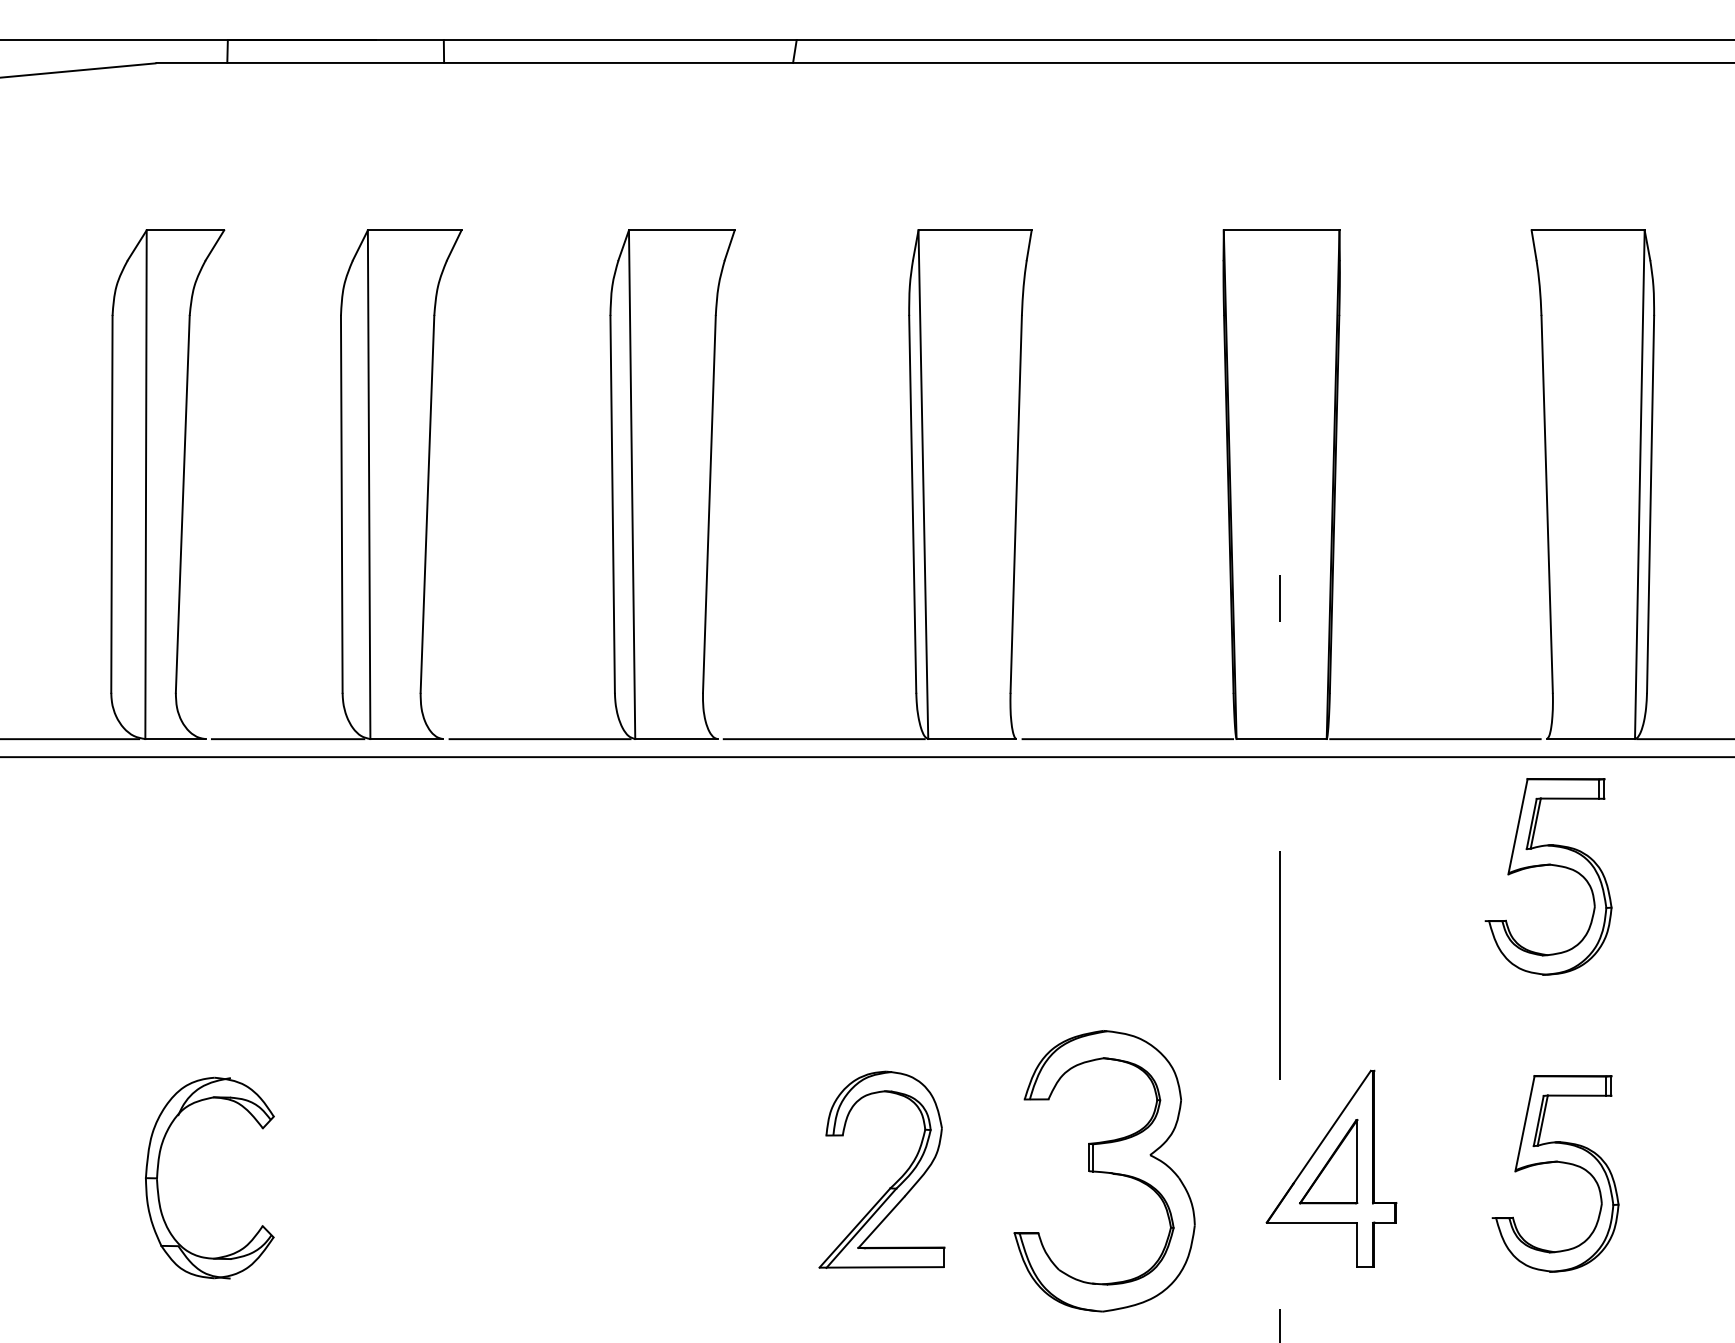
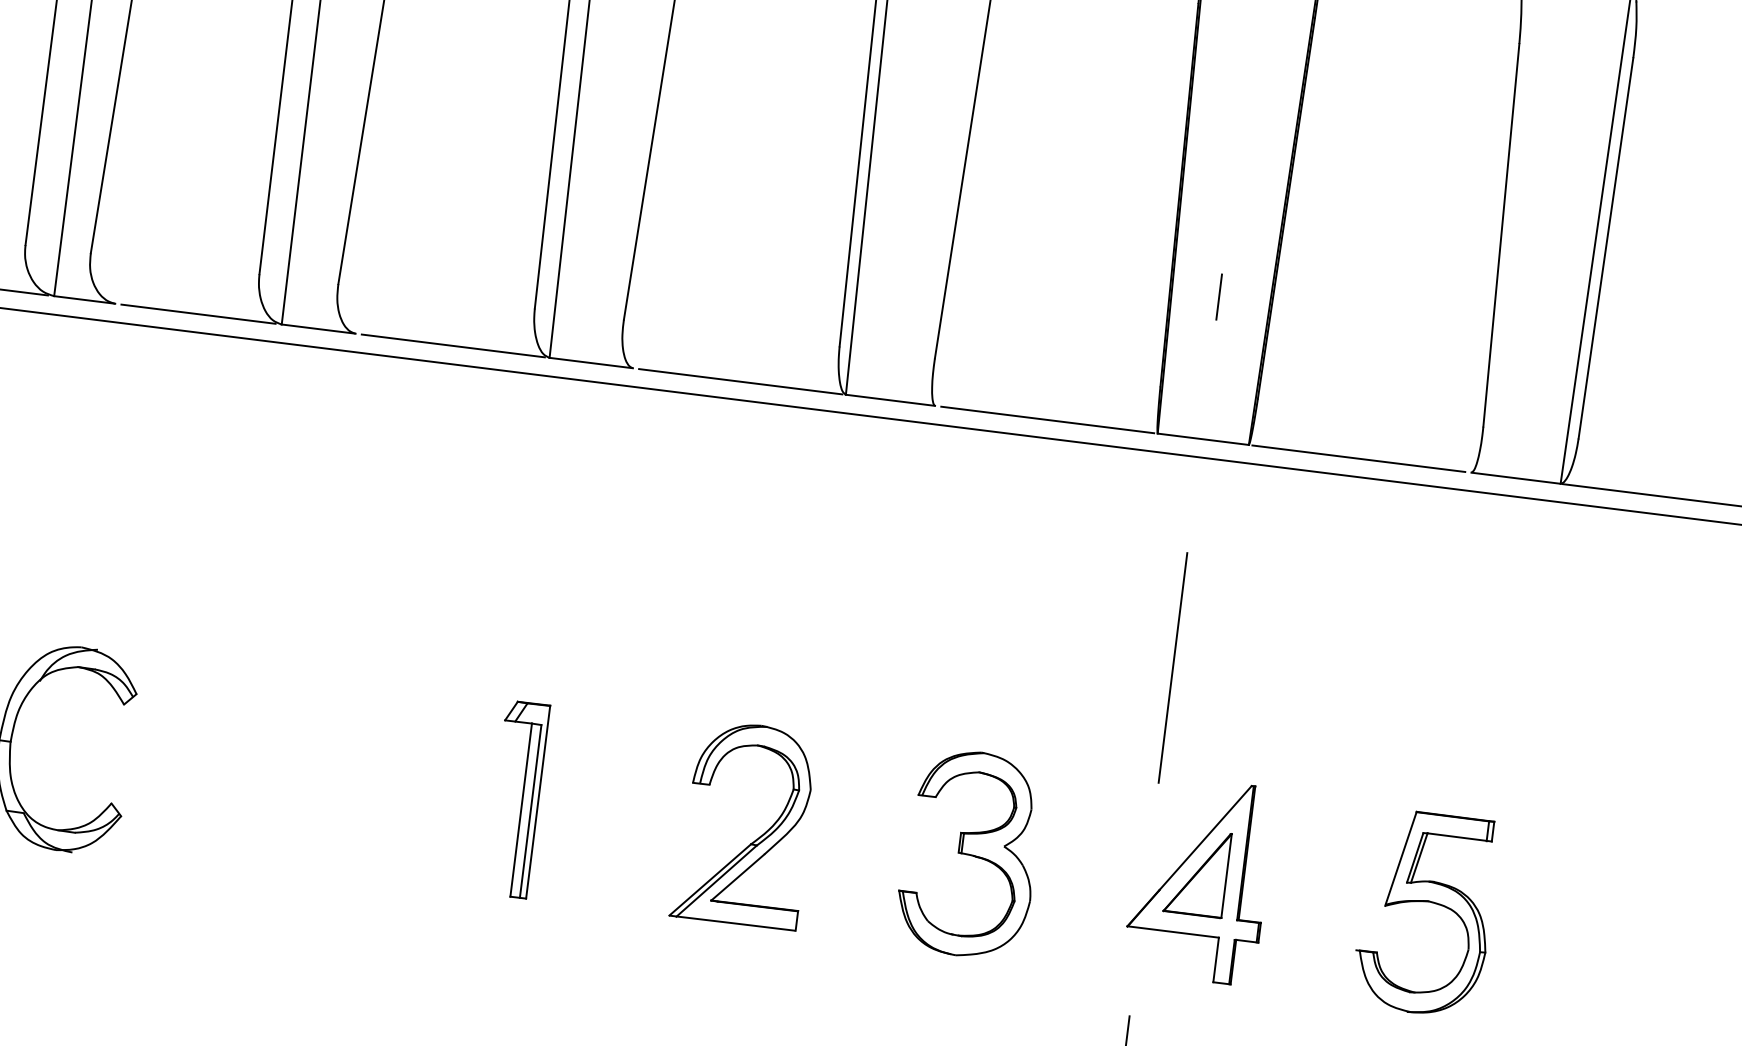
part: (1544, 866) -> (1453, 601), removed
part: (1104, 1171) -> (969, 854), size x0.71
part: (656, 1172) -> (516, 798), added

